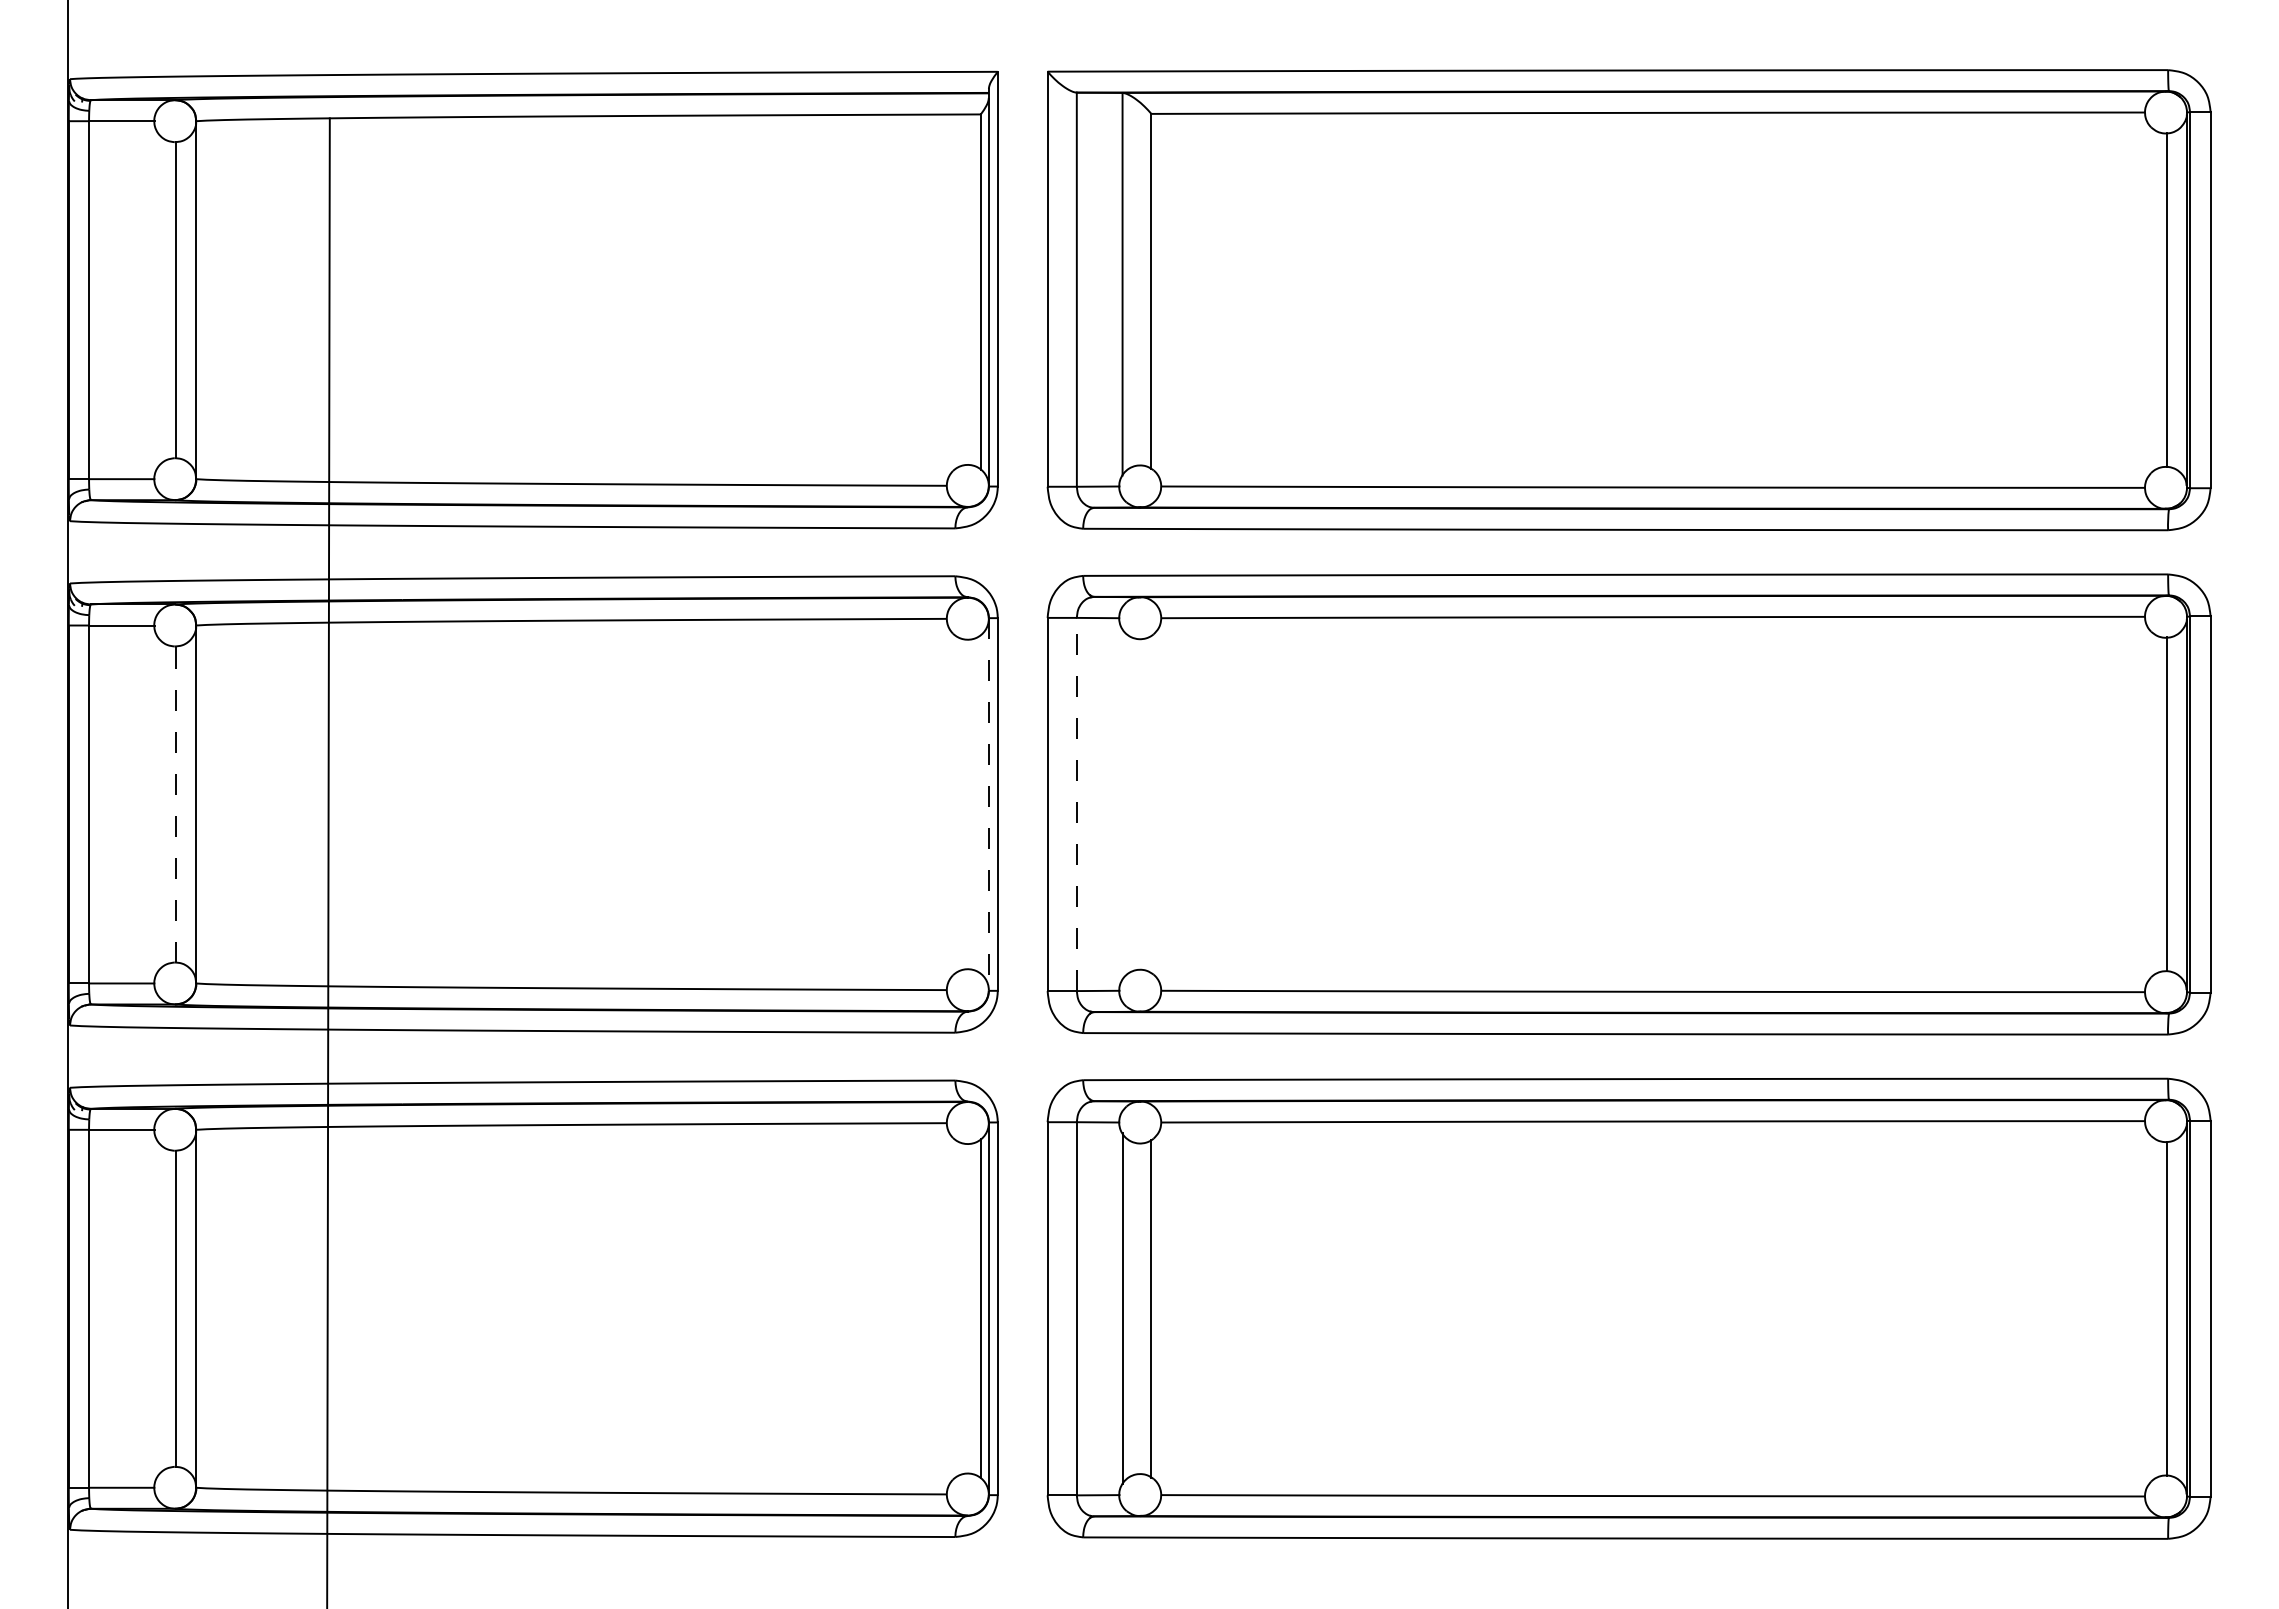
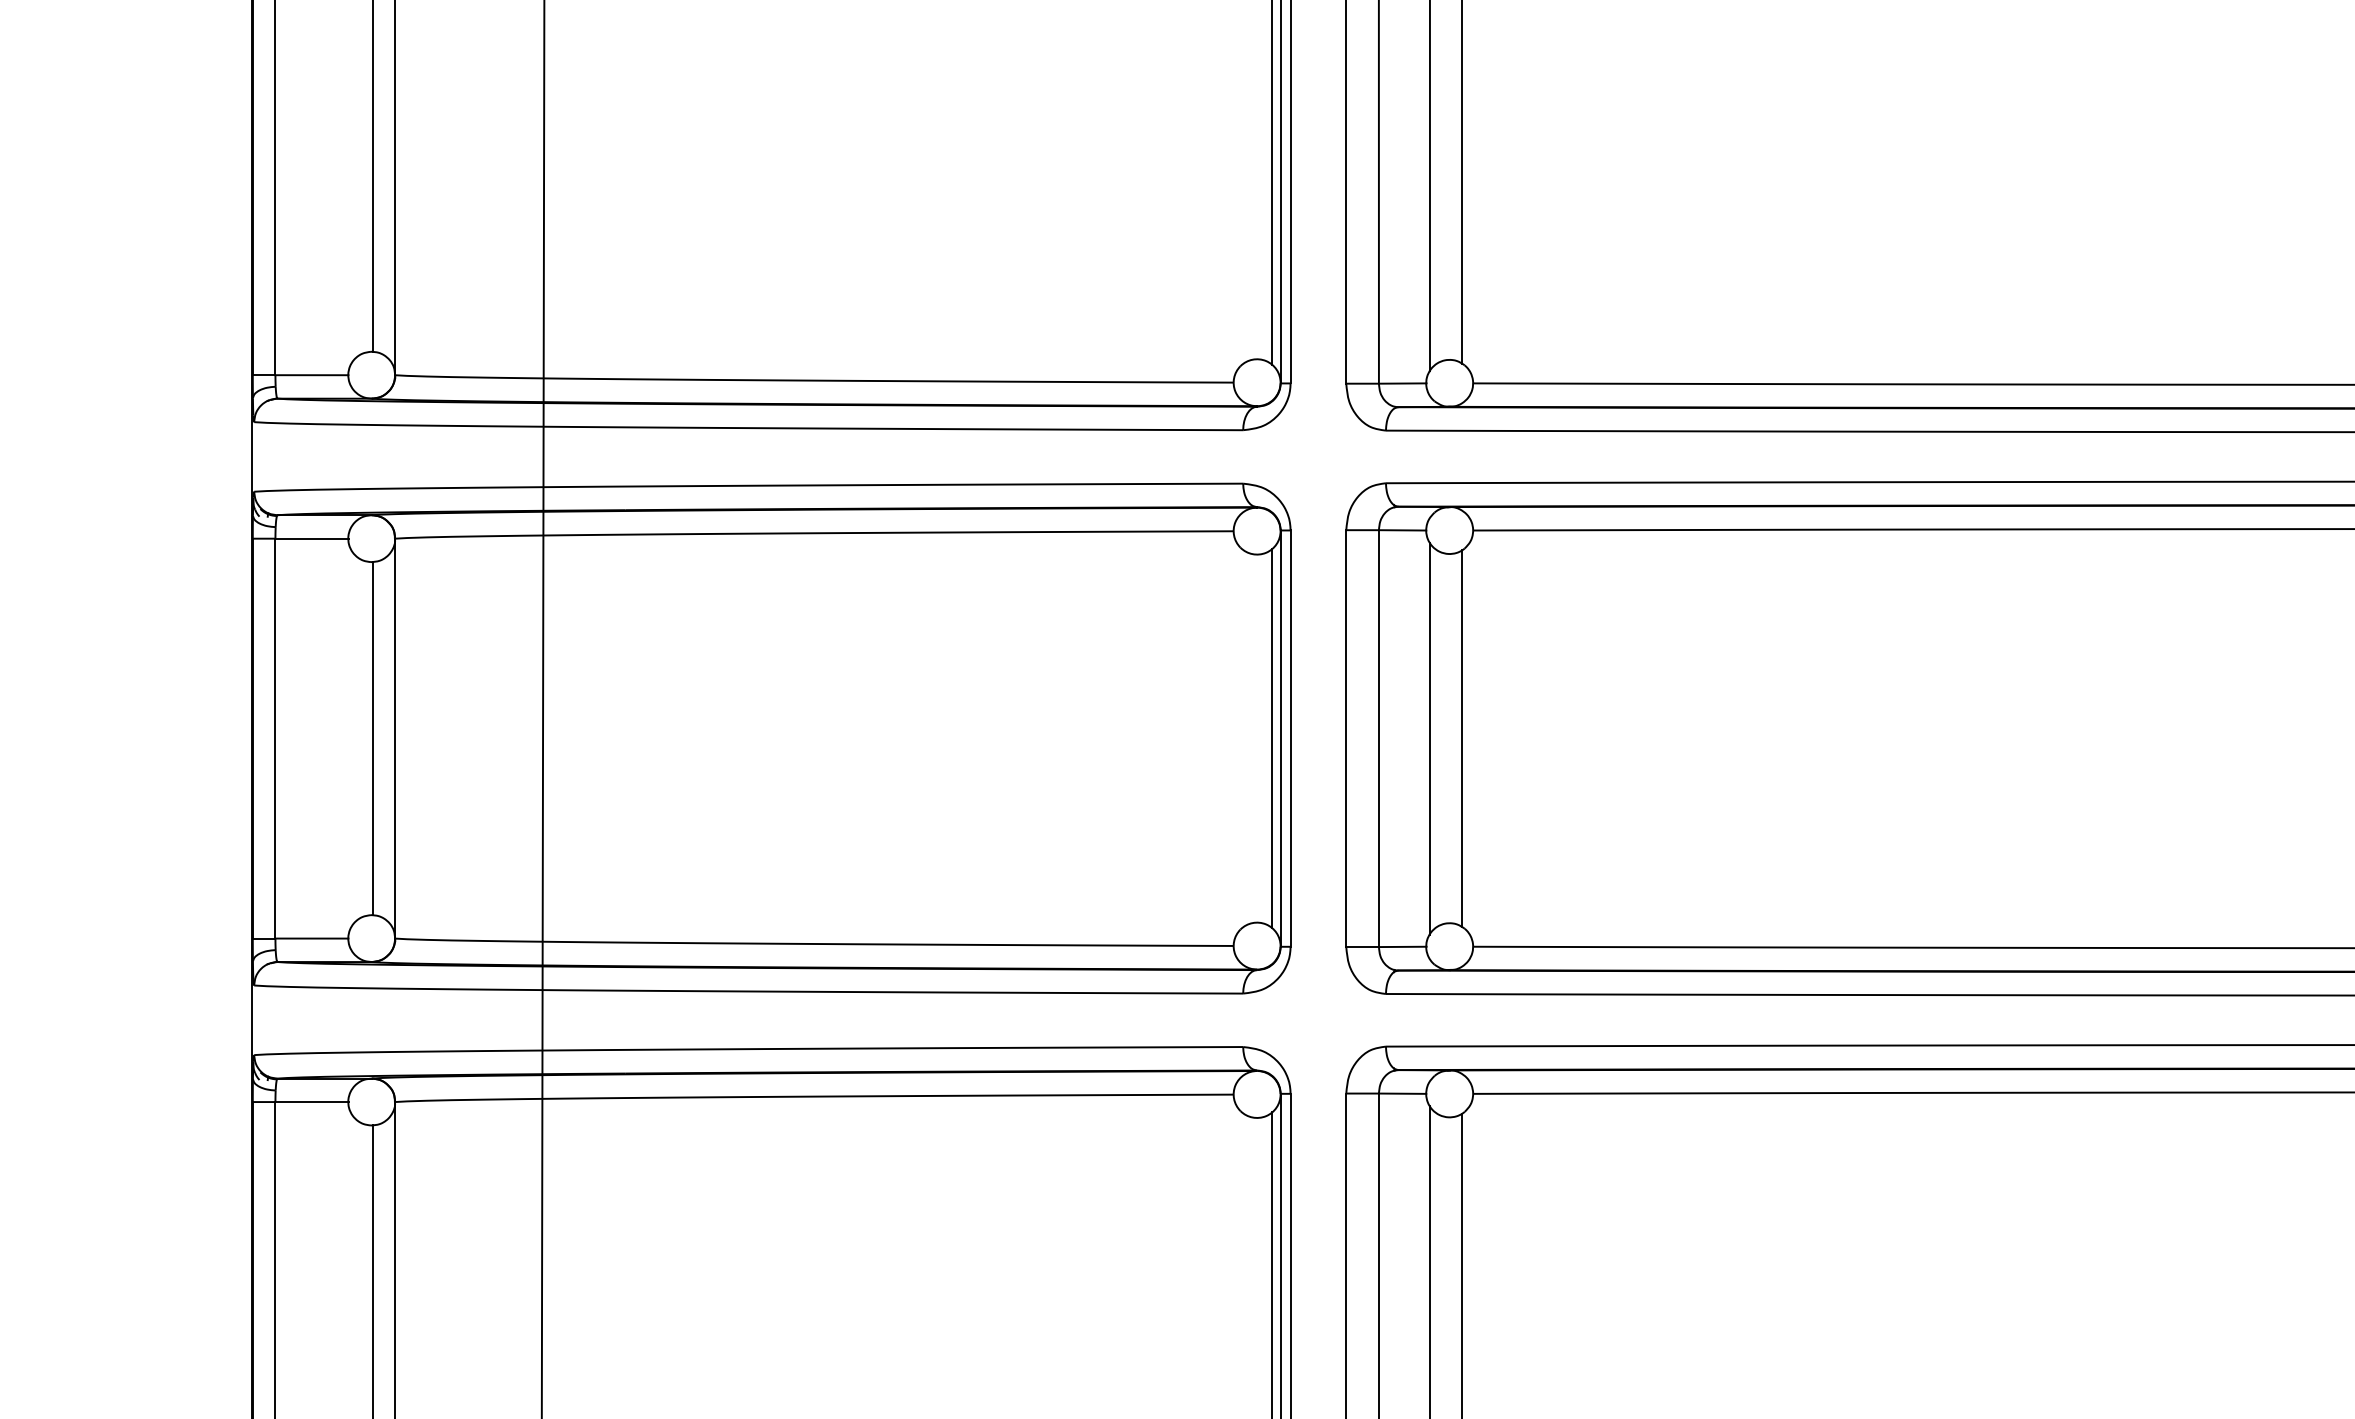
line: (176, 803) -> (373, 737), dashed -> solid
line: (1122, 803) -> (1429, 737), added
line: (980, 804) -> (1271, 738), added
line: (1076, 804) -> (1378, 738), dashed -> solid
line: (1151, 804) -> (1462, 738), added
line: (988, 805) -> (1280, 739), dashed -> solid

